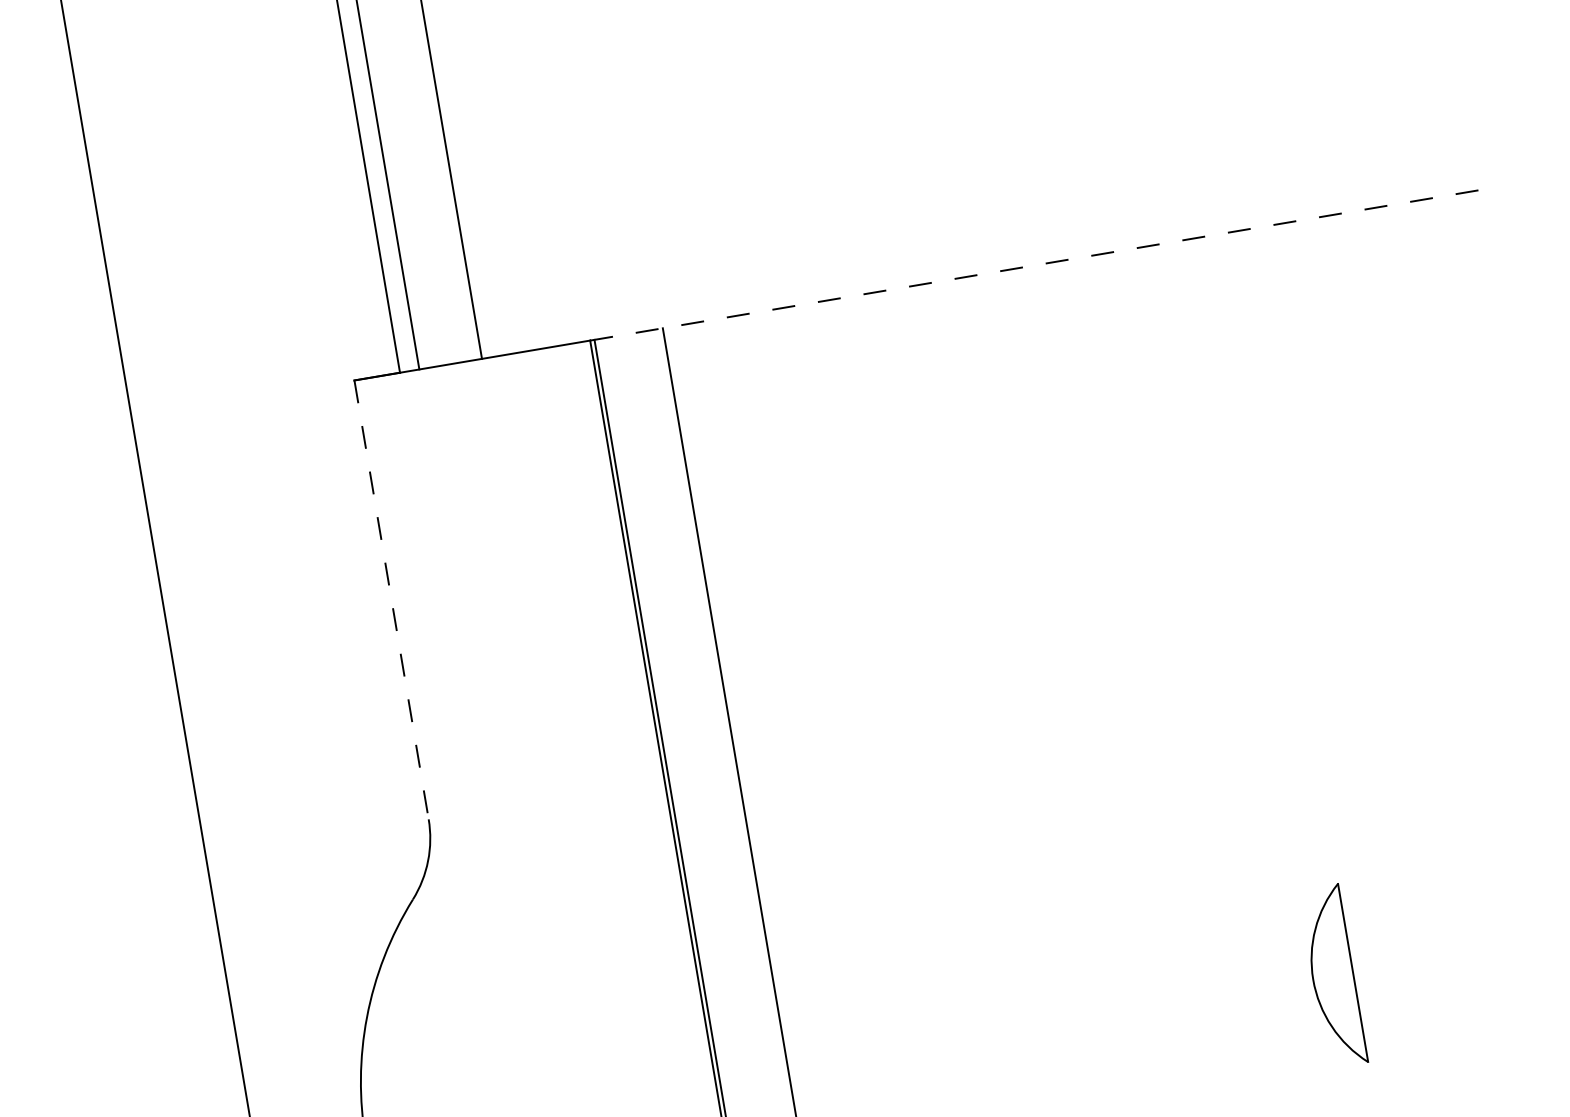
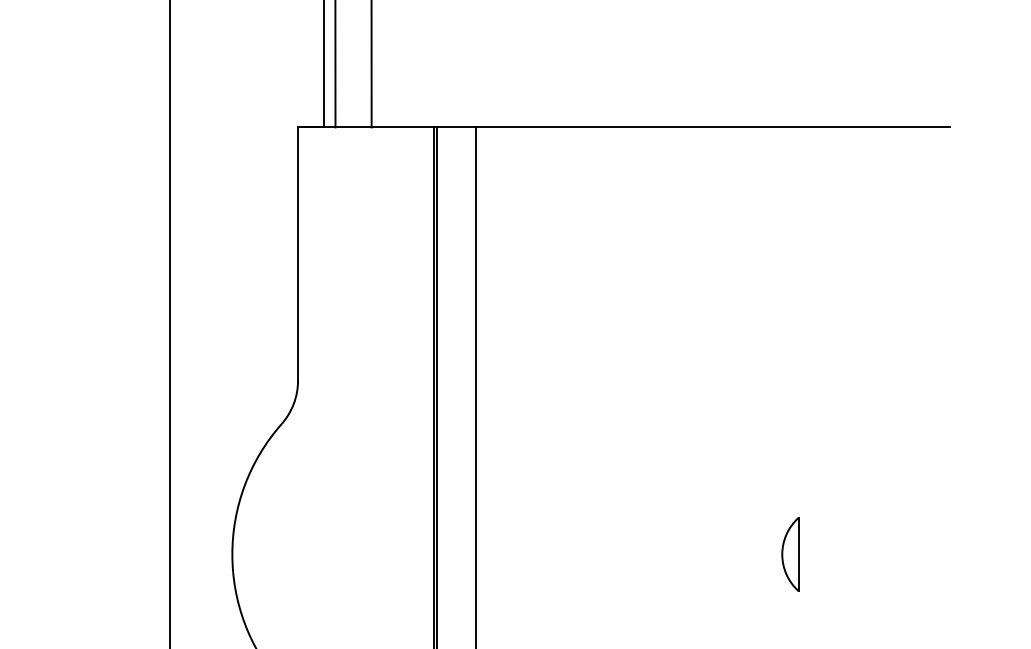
line: (1036, 265) -> (691, 127), dashed -> solid
line: (392, 600) -> (298, 254), dashed -> solid
part: (1333, 976) -> (790, 554), size x0.71

